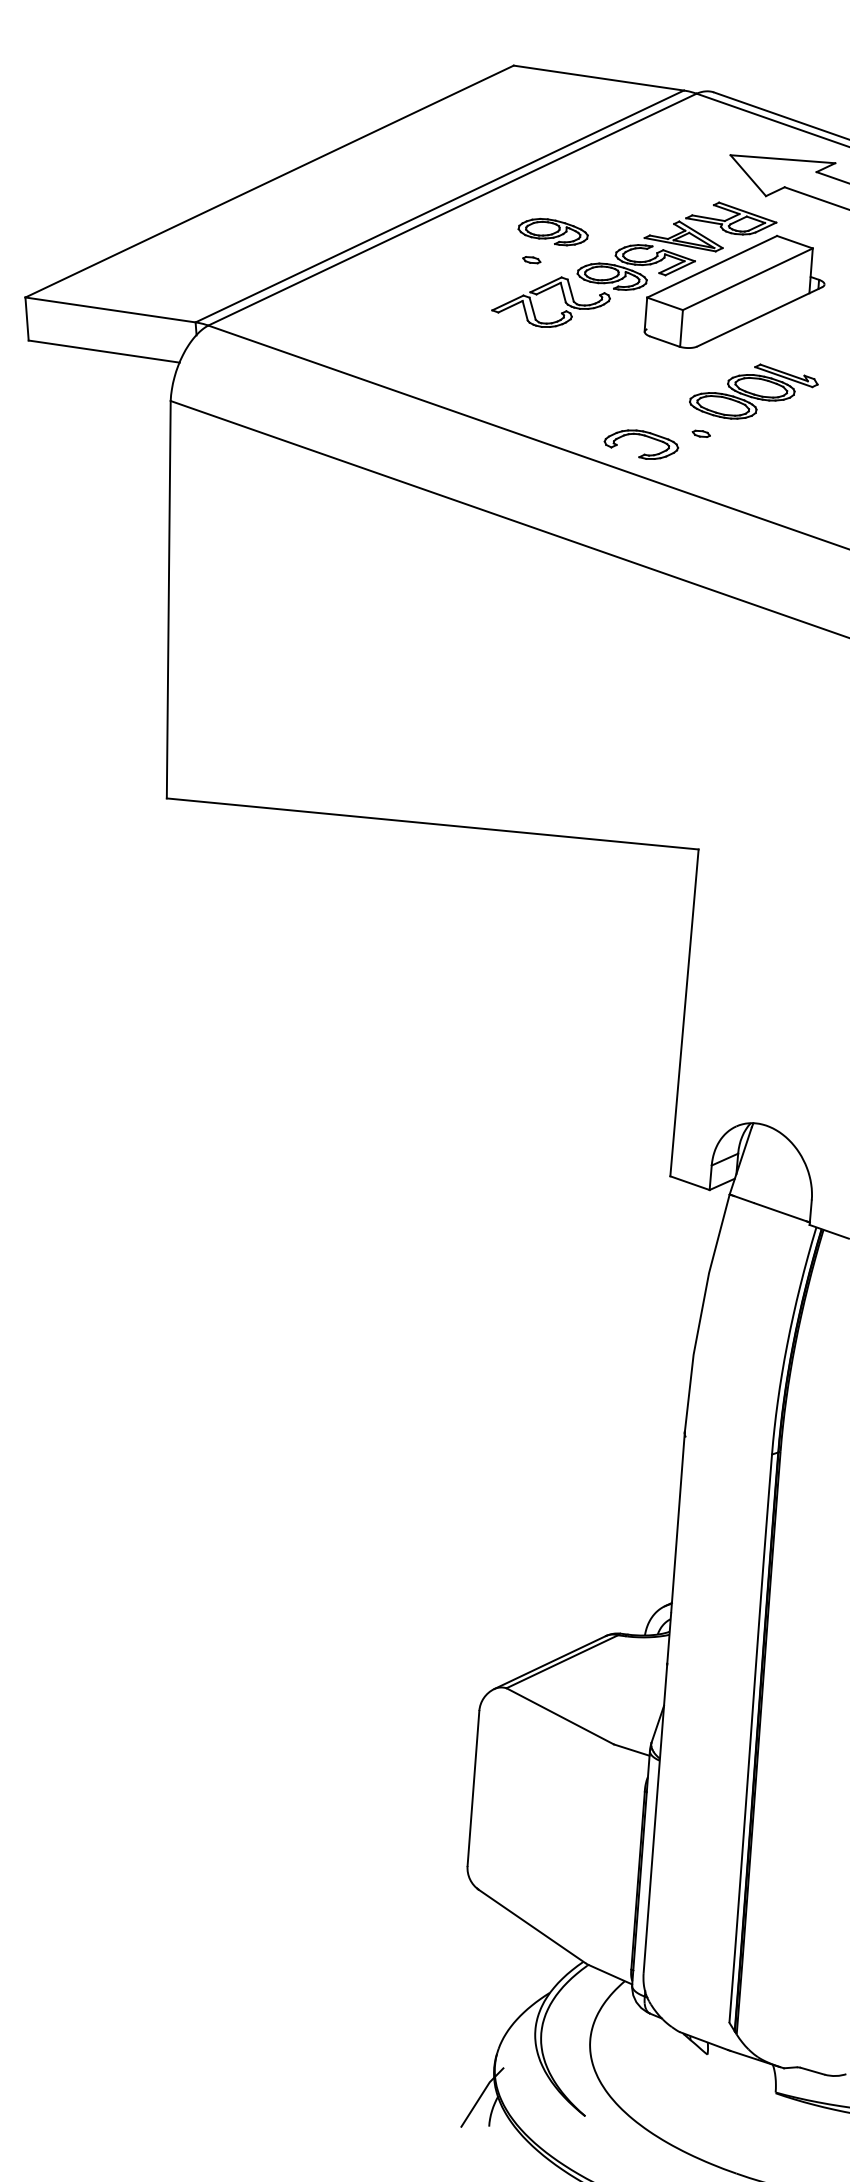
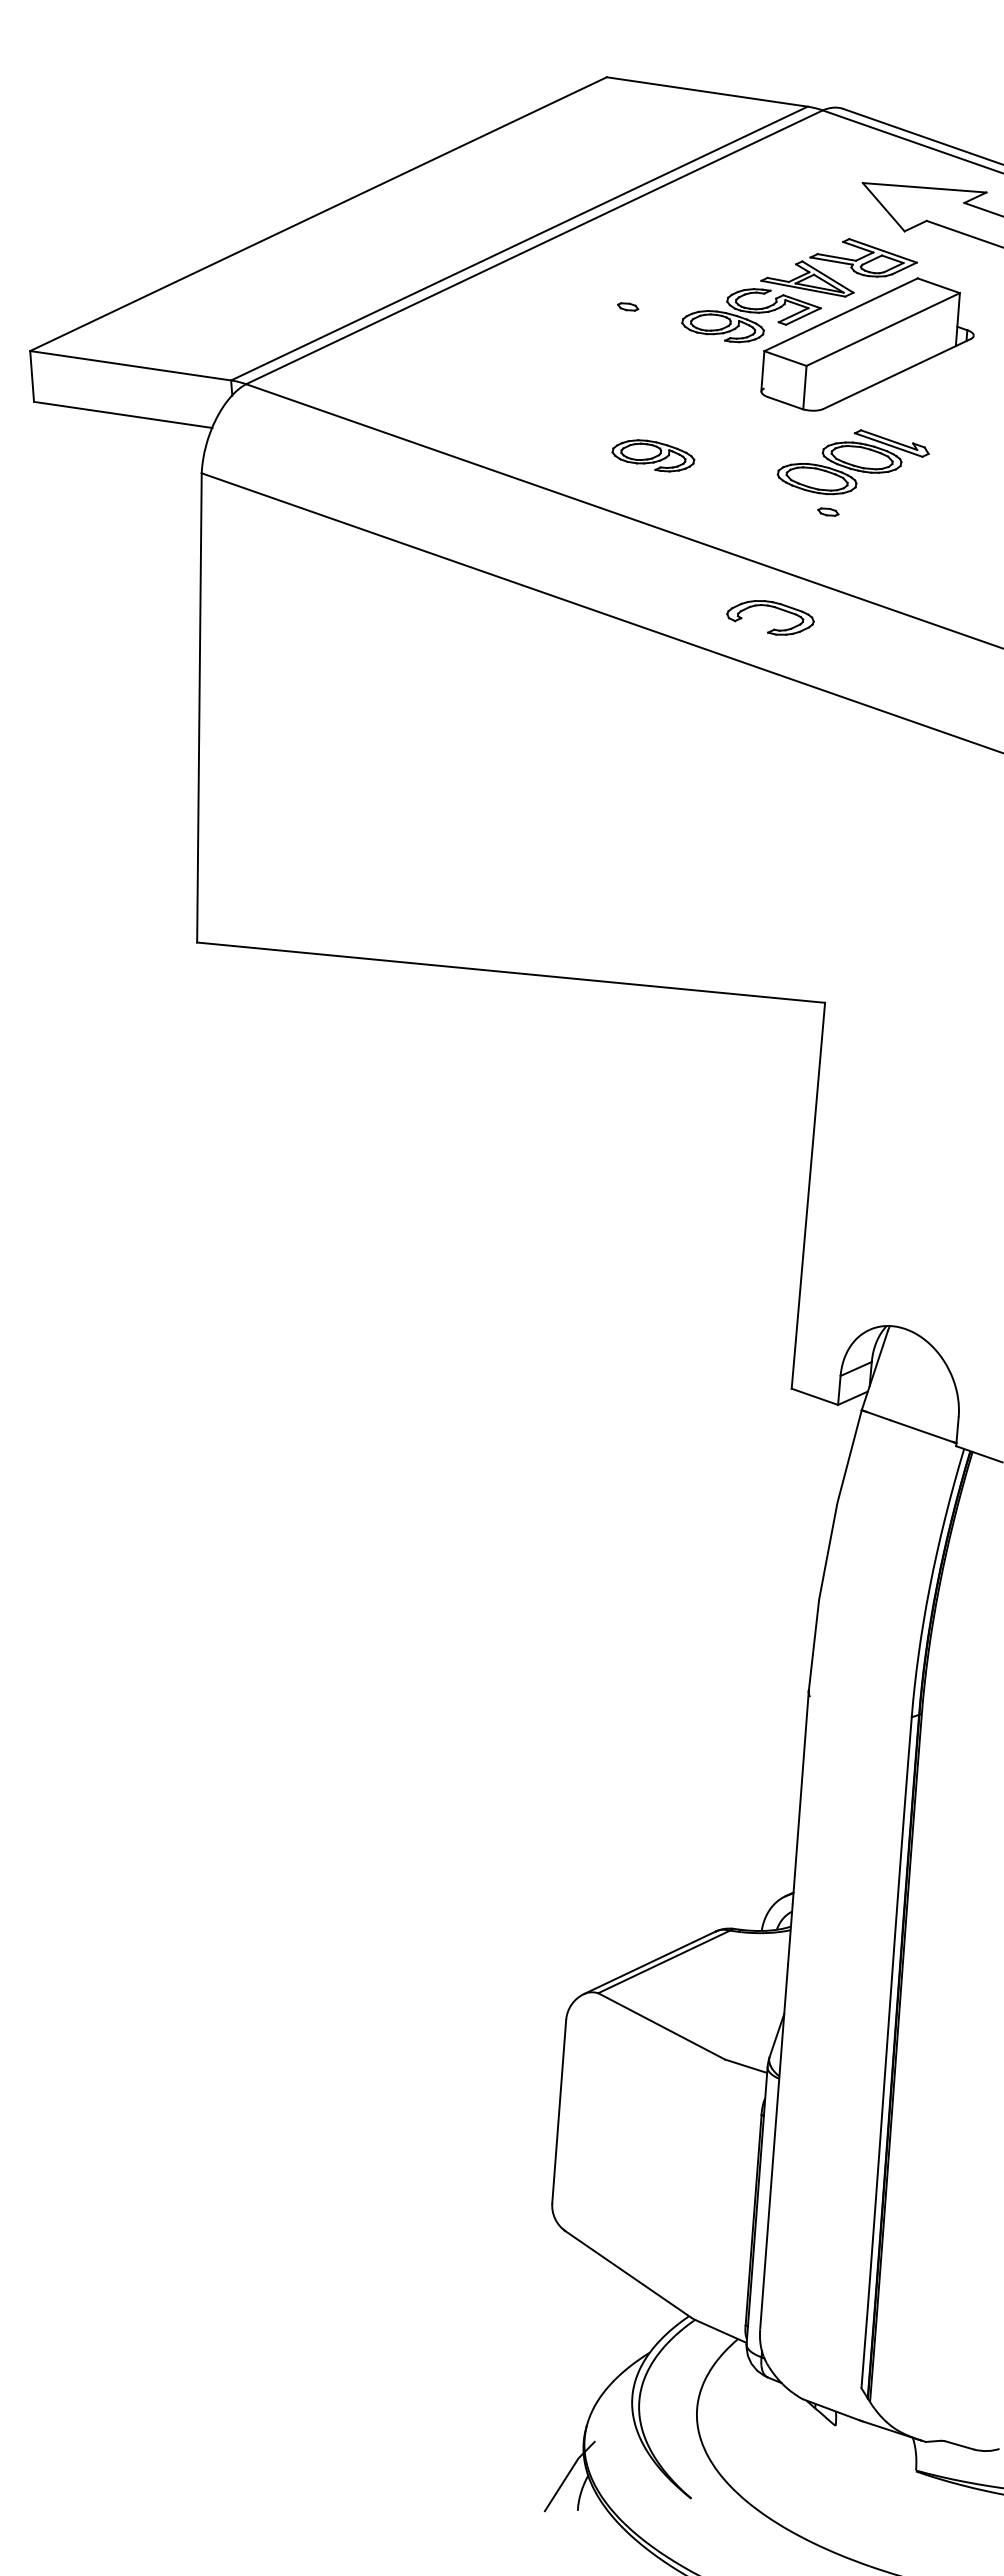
part: (553, 231) -> (653, 455), moved
part: (545, 291) -> (644, 343), removed
part: (753, 391) -> (852, 462), moved
part: (644, 436) -> (774, 608), moved

